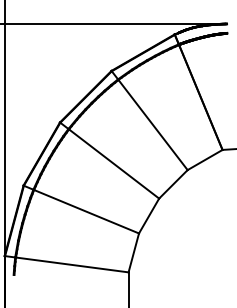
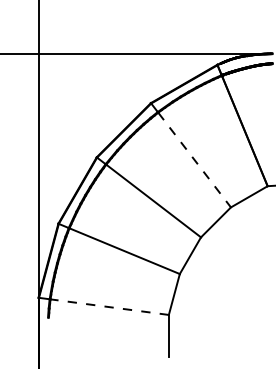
line: (152, 125) -> (194, 160), solid -> dashed
line: (72, 265) -> (109, 307), solid -> dashed

